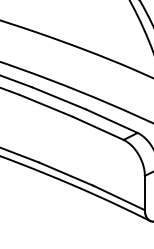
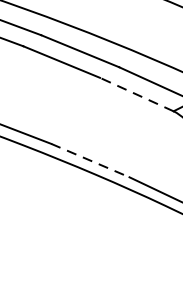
line: (98, 128) -> (137, 94), solid -> dashed
line: (66, 174) -> (90, 161), solid -> dashed

